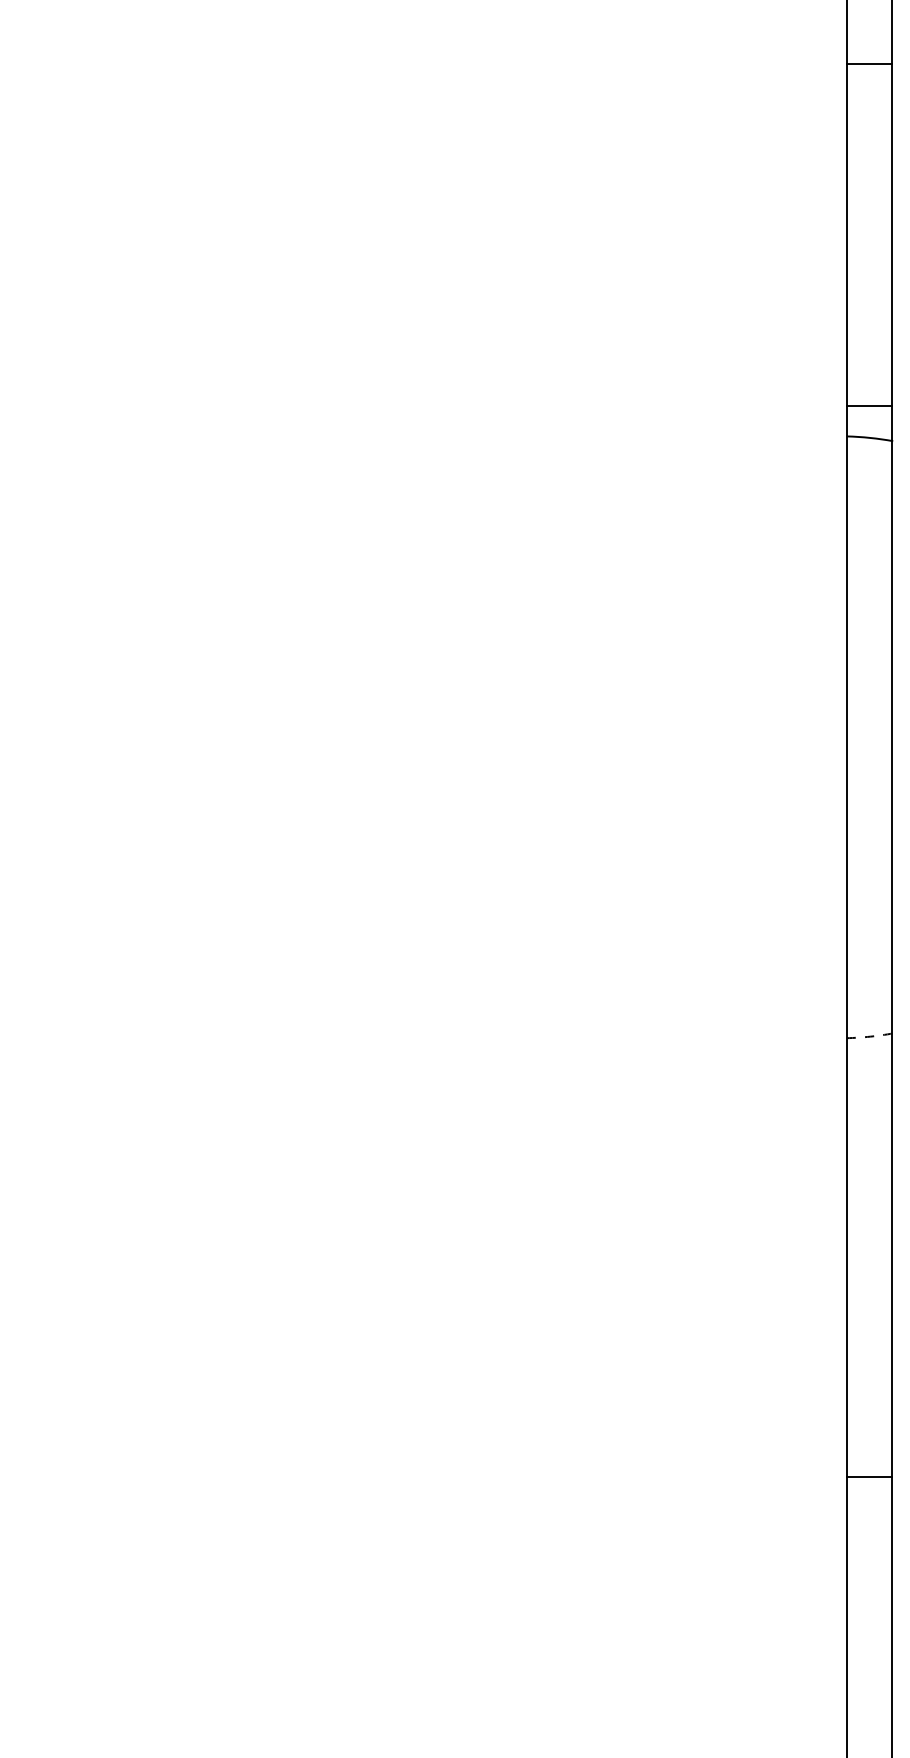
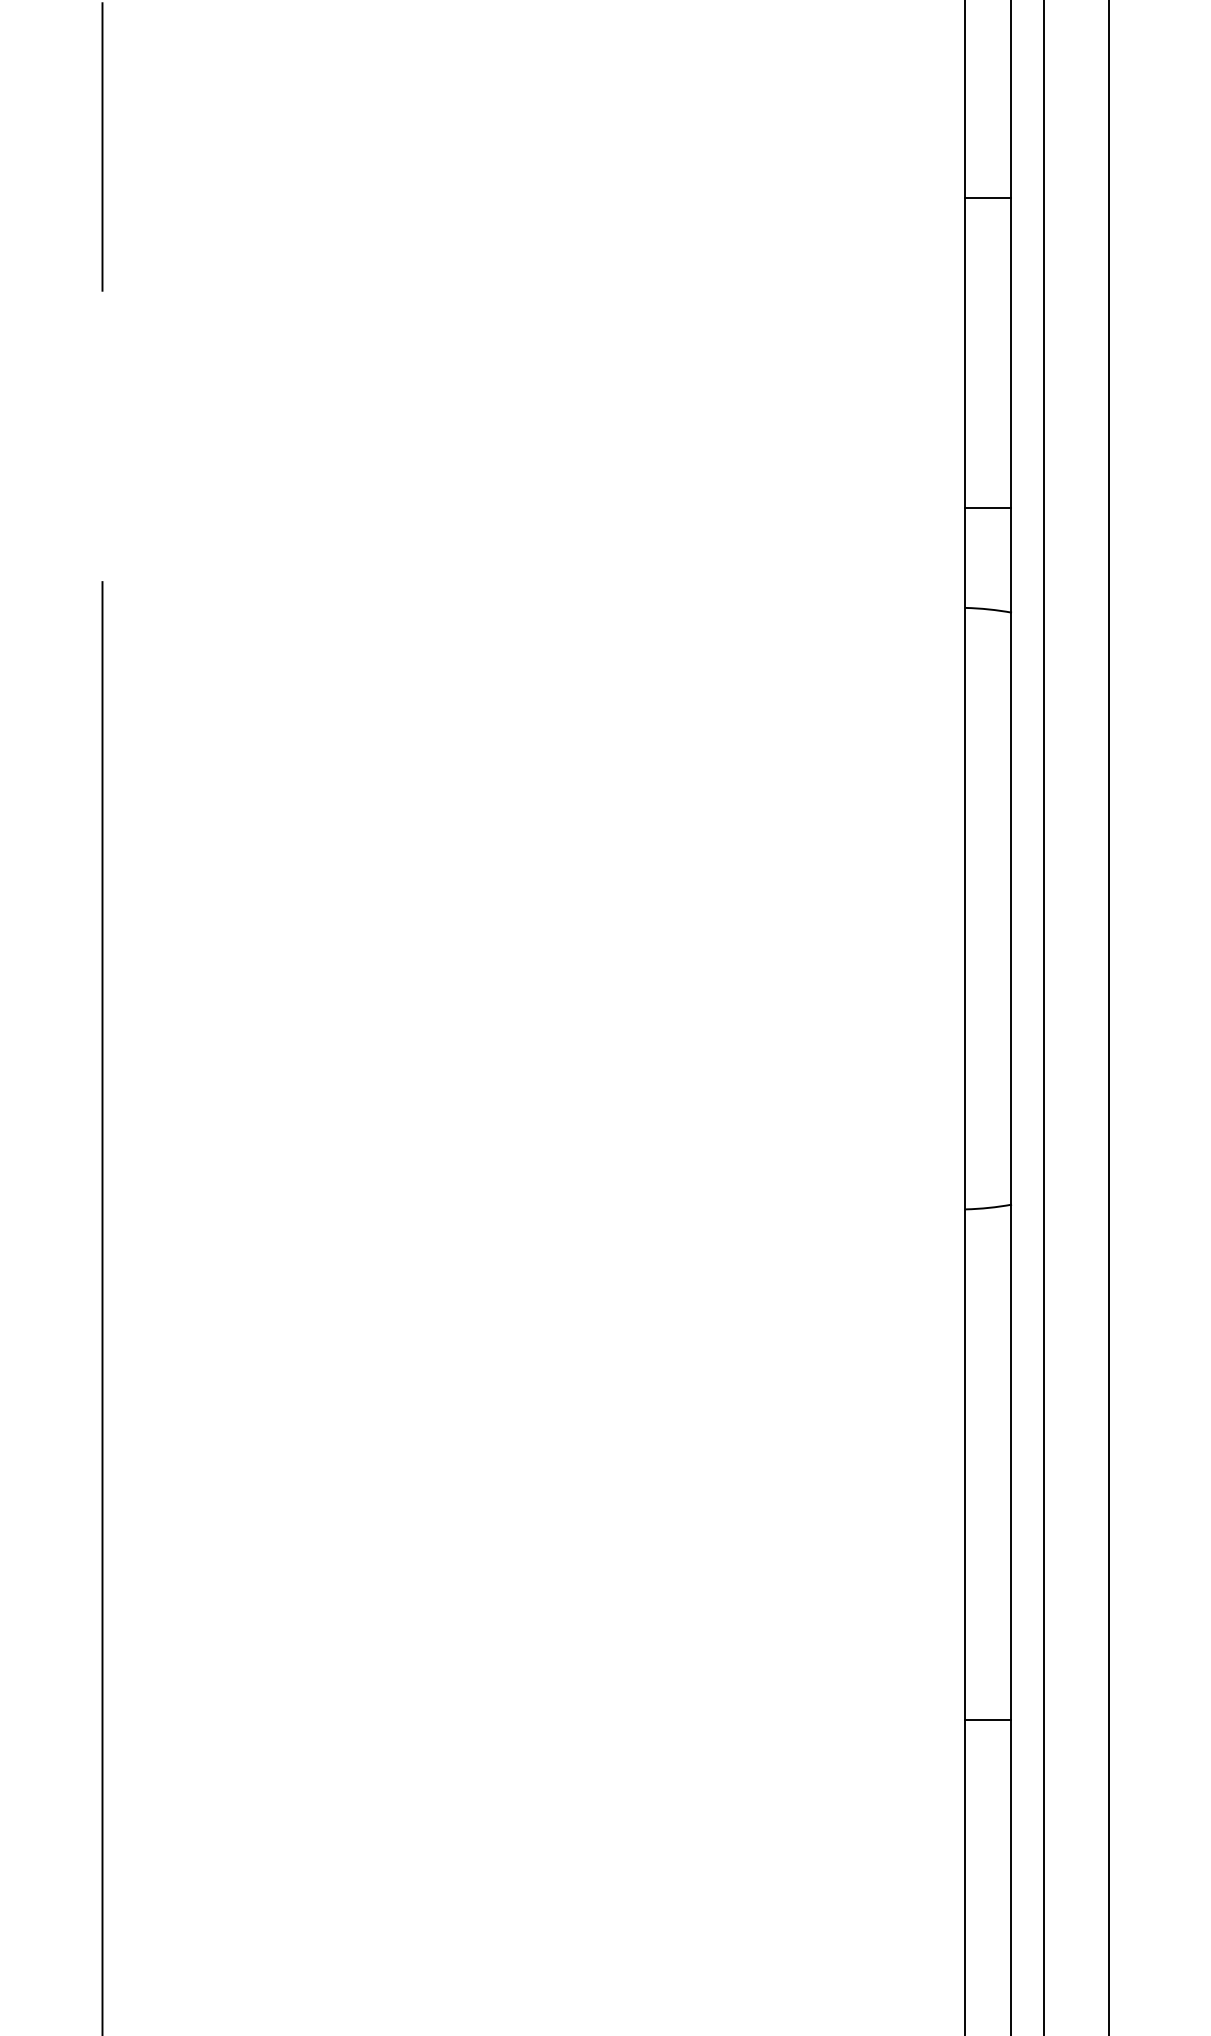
line: (868, 63) -> (987, 197), moved
line: (868, 405) -> (987, 507), moved
arc: (869, 1036) -> (988, 1207), dashed -> solid
line: (868, 1476) -> (987, 1719), moved

